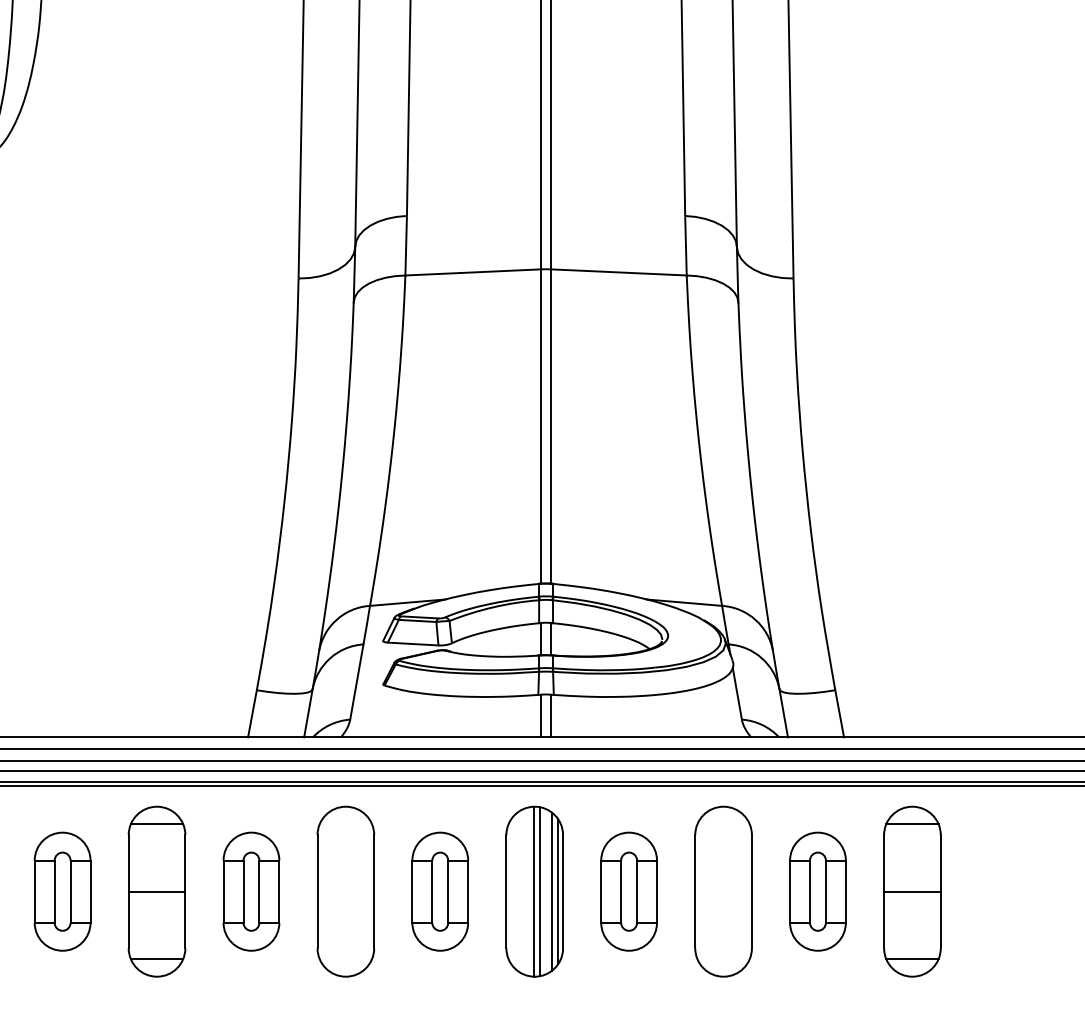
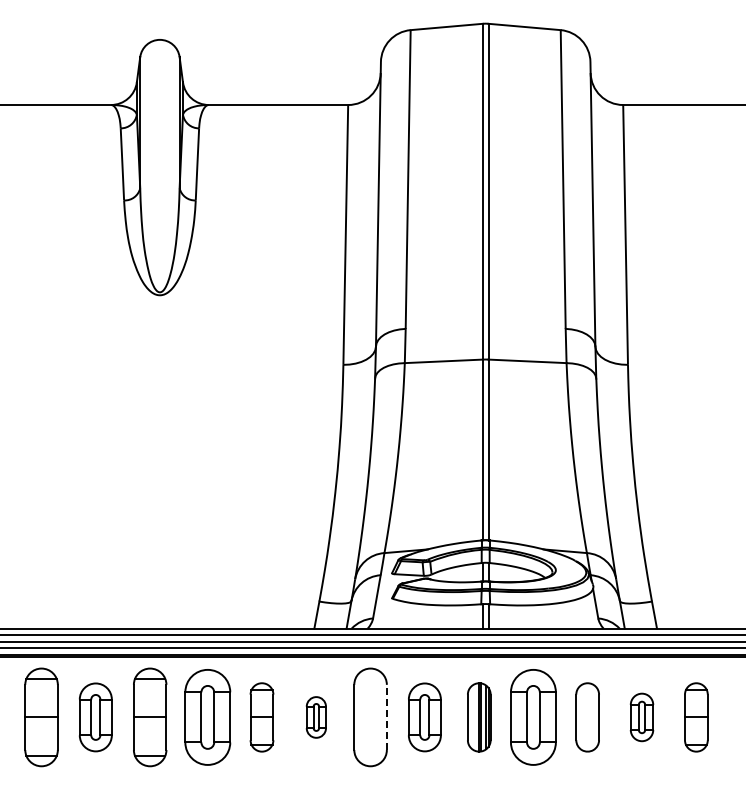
part: (62, 891) -> (207, 717), size x1.4
part: (156, 891) -> (261, 717), size x0.7
part: (251, 891) -> (316, 717), size x0.6
line: (373, 891) -> (386, 717), solid -> dashed
part: (535, 891) -> (479, 717), size x0.7
part: (629, 891) -> (533, 717), size x1.4
part: (723, 891) -> (587, 717), size x0.7
part: (817, 891) -> (641, 717), size x0.7
part: (912, 891) -> (696, 717), size x0.7

